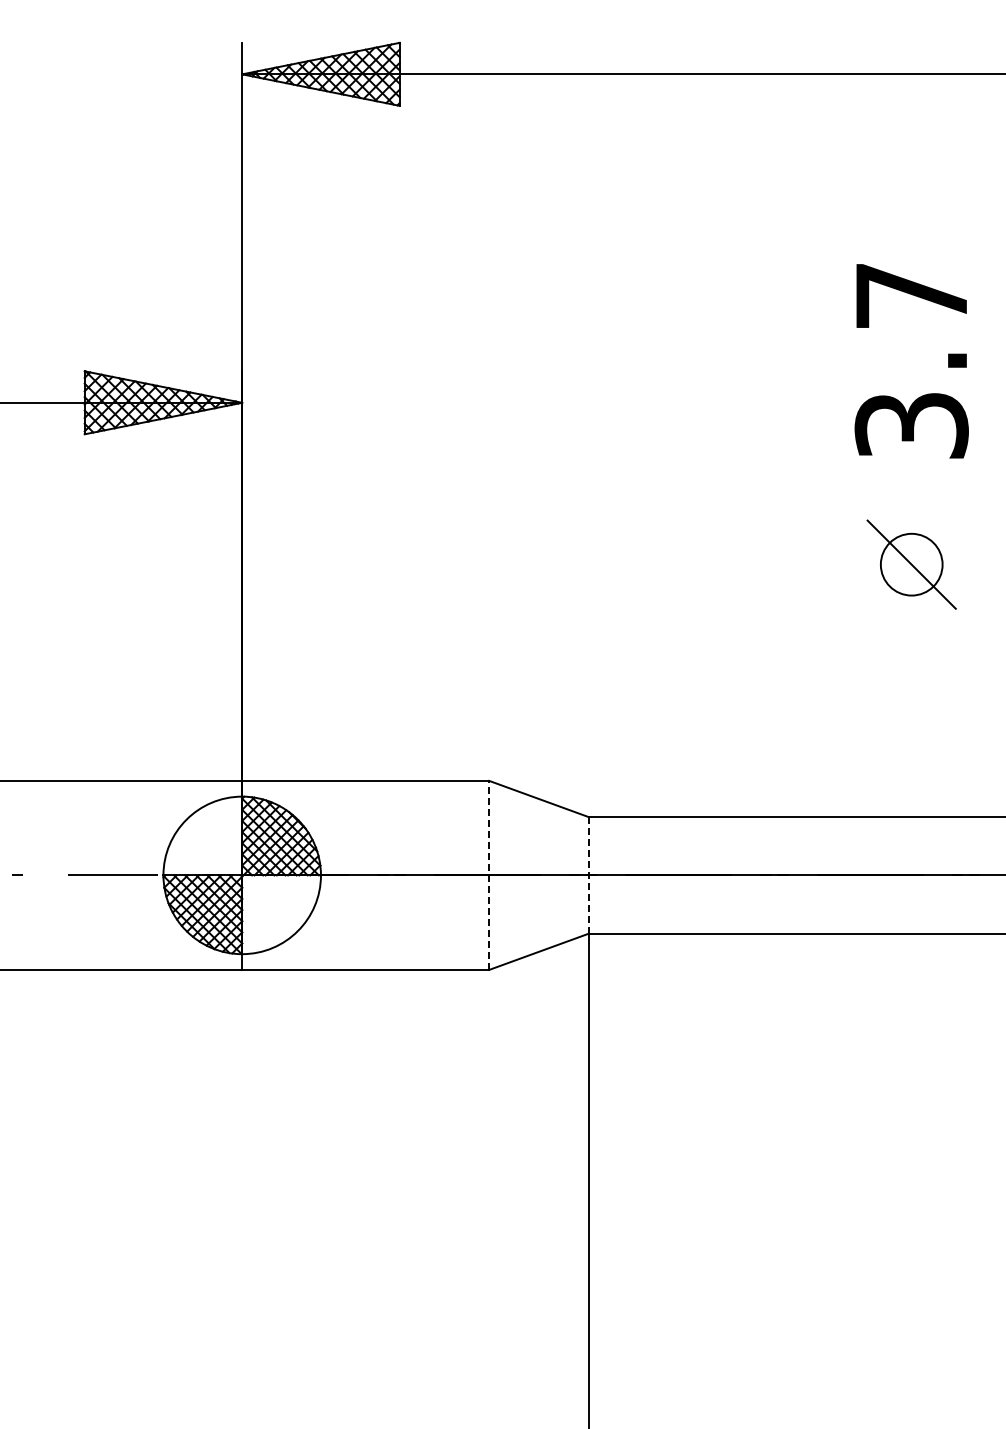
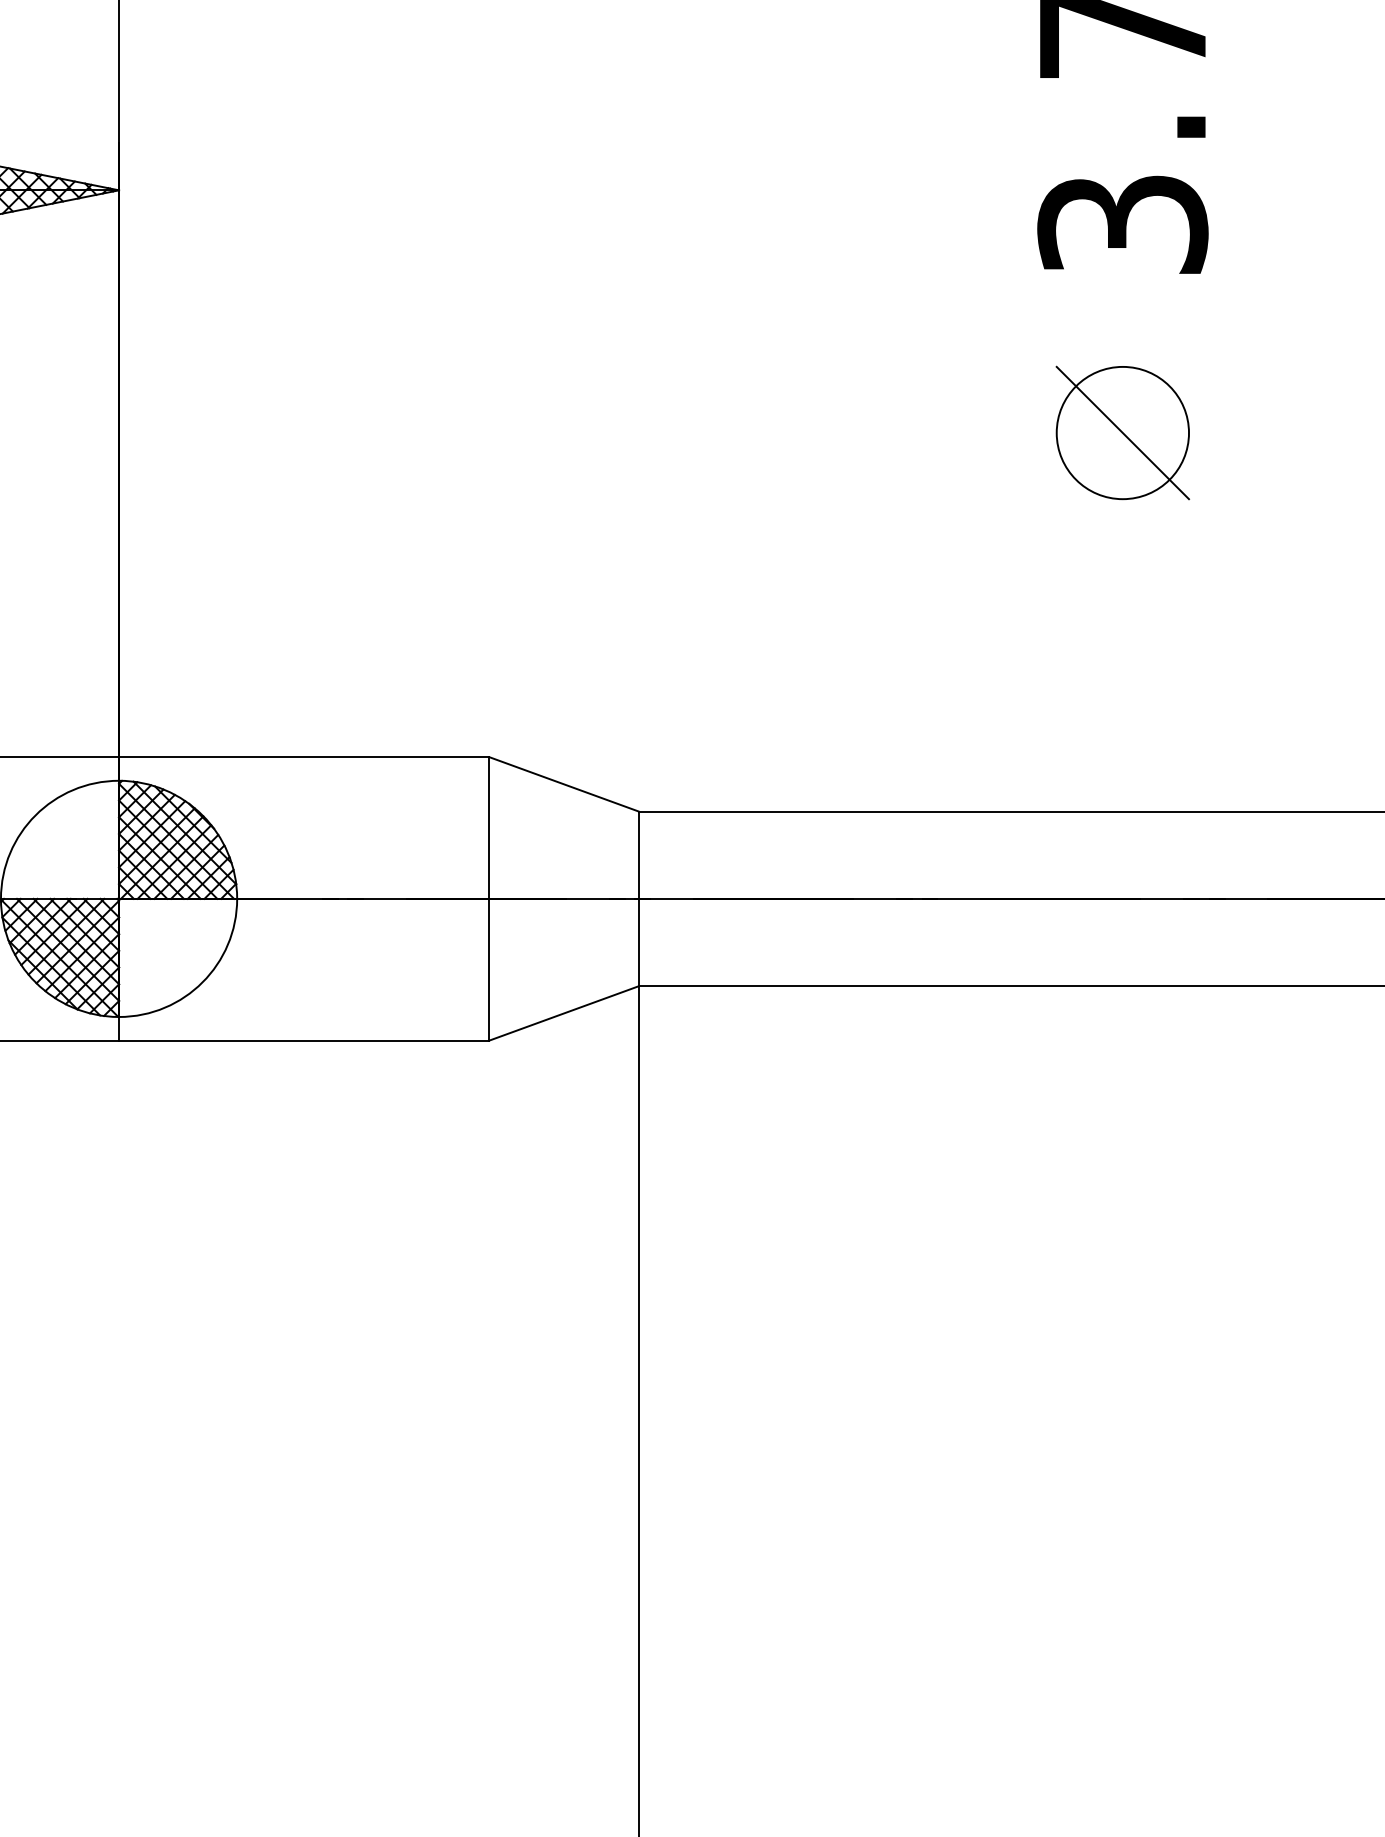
circle: (911, 564) -> (1122, 432), size x1.43
line: (588, 874) -> (638, 897), dashed -> solid
line: (489, 875) -> (489, 899), dashed -> solid

